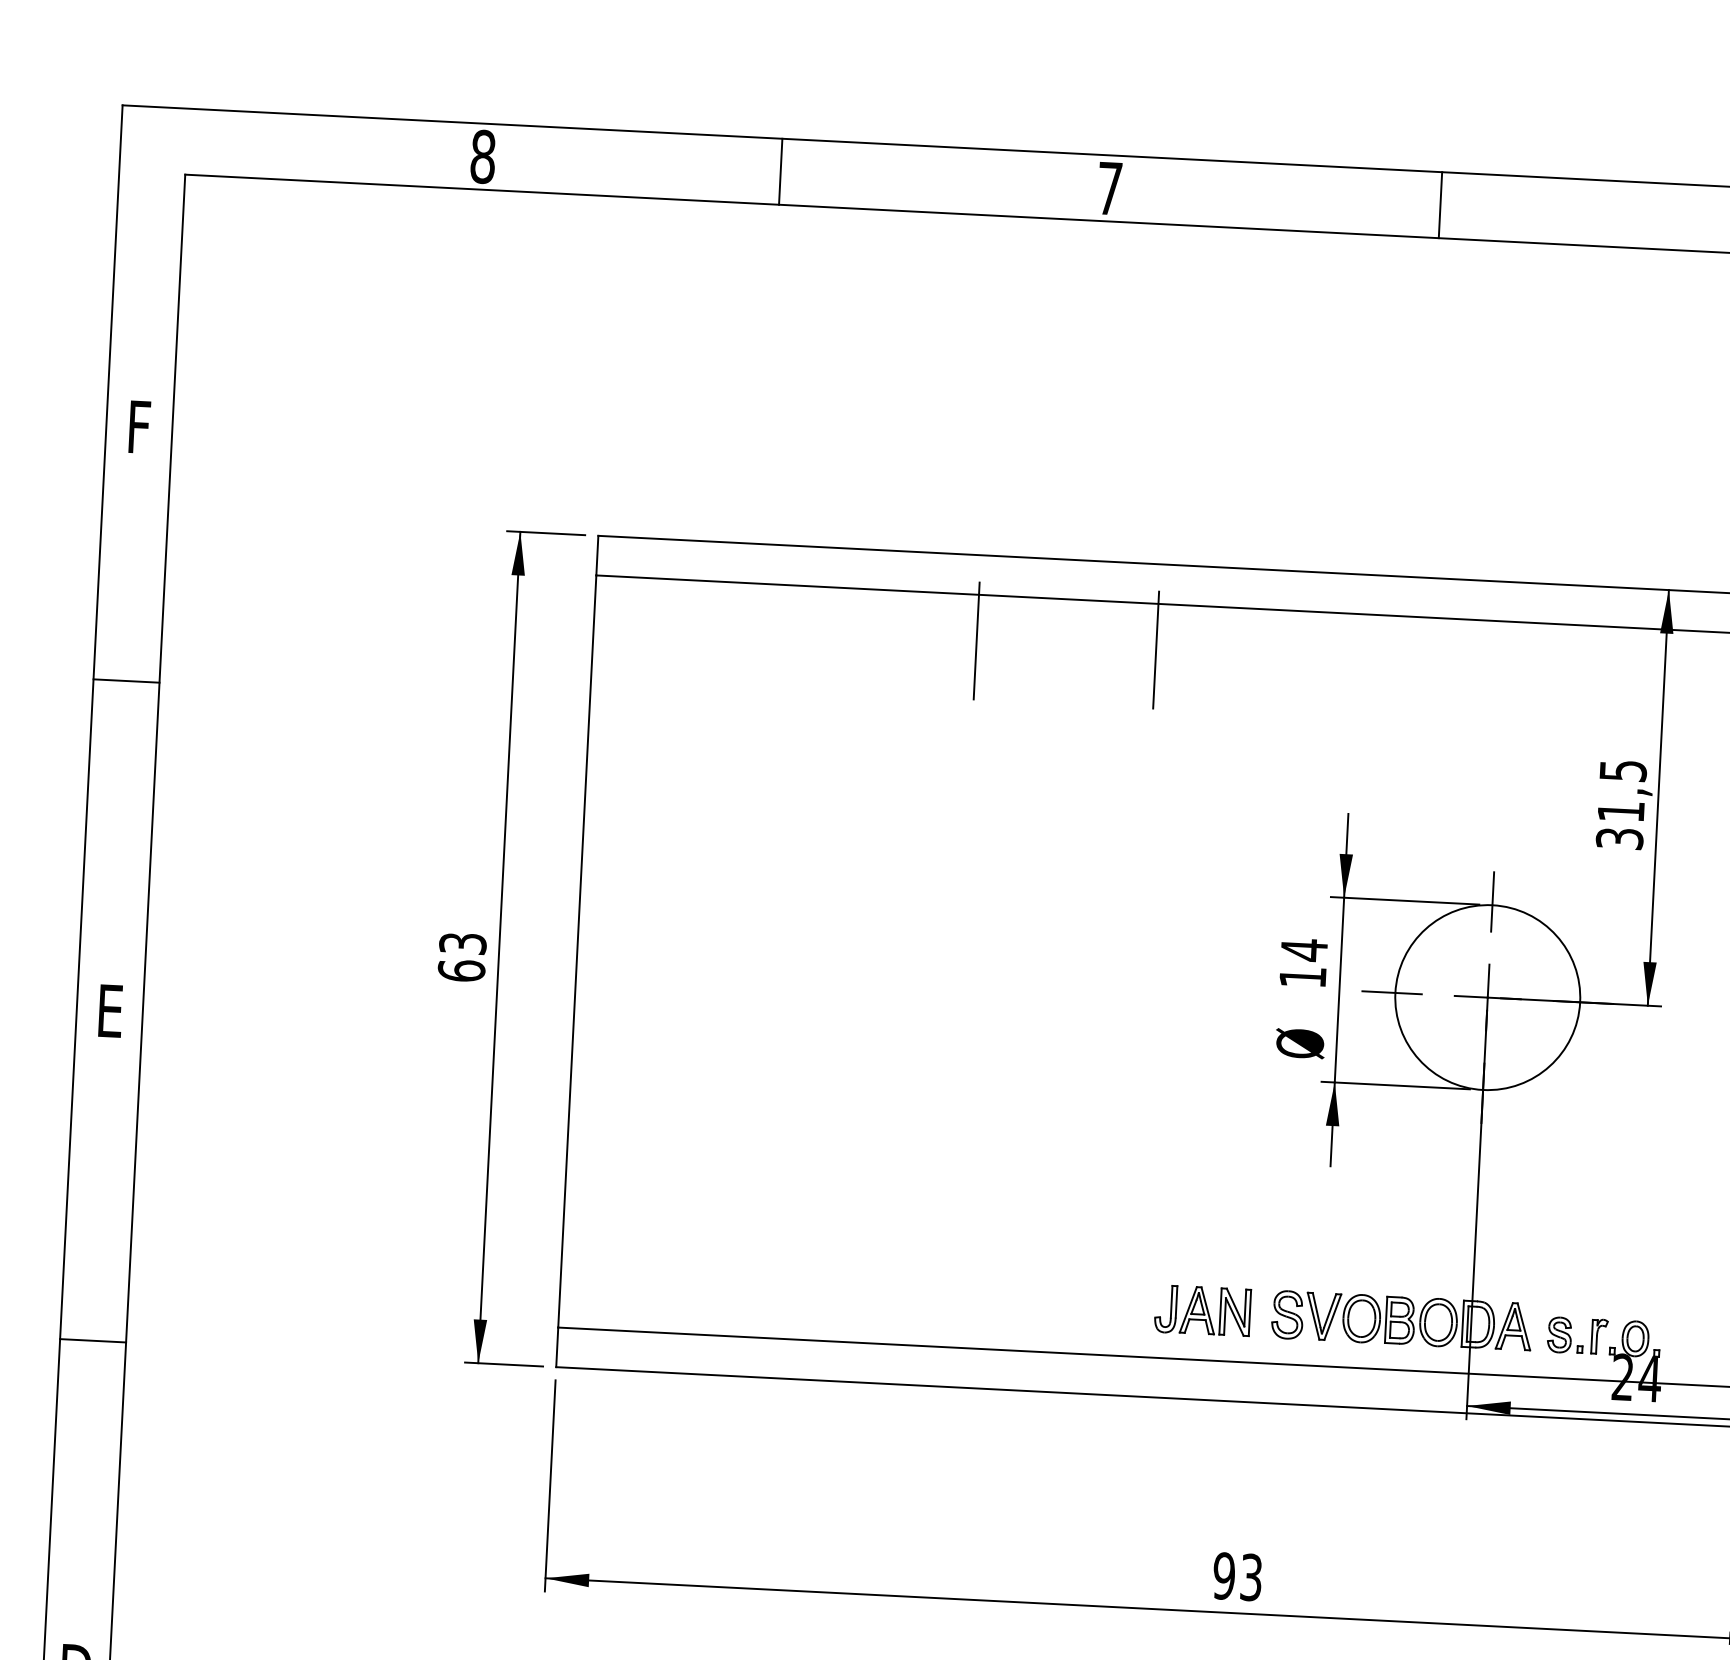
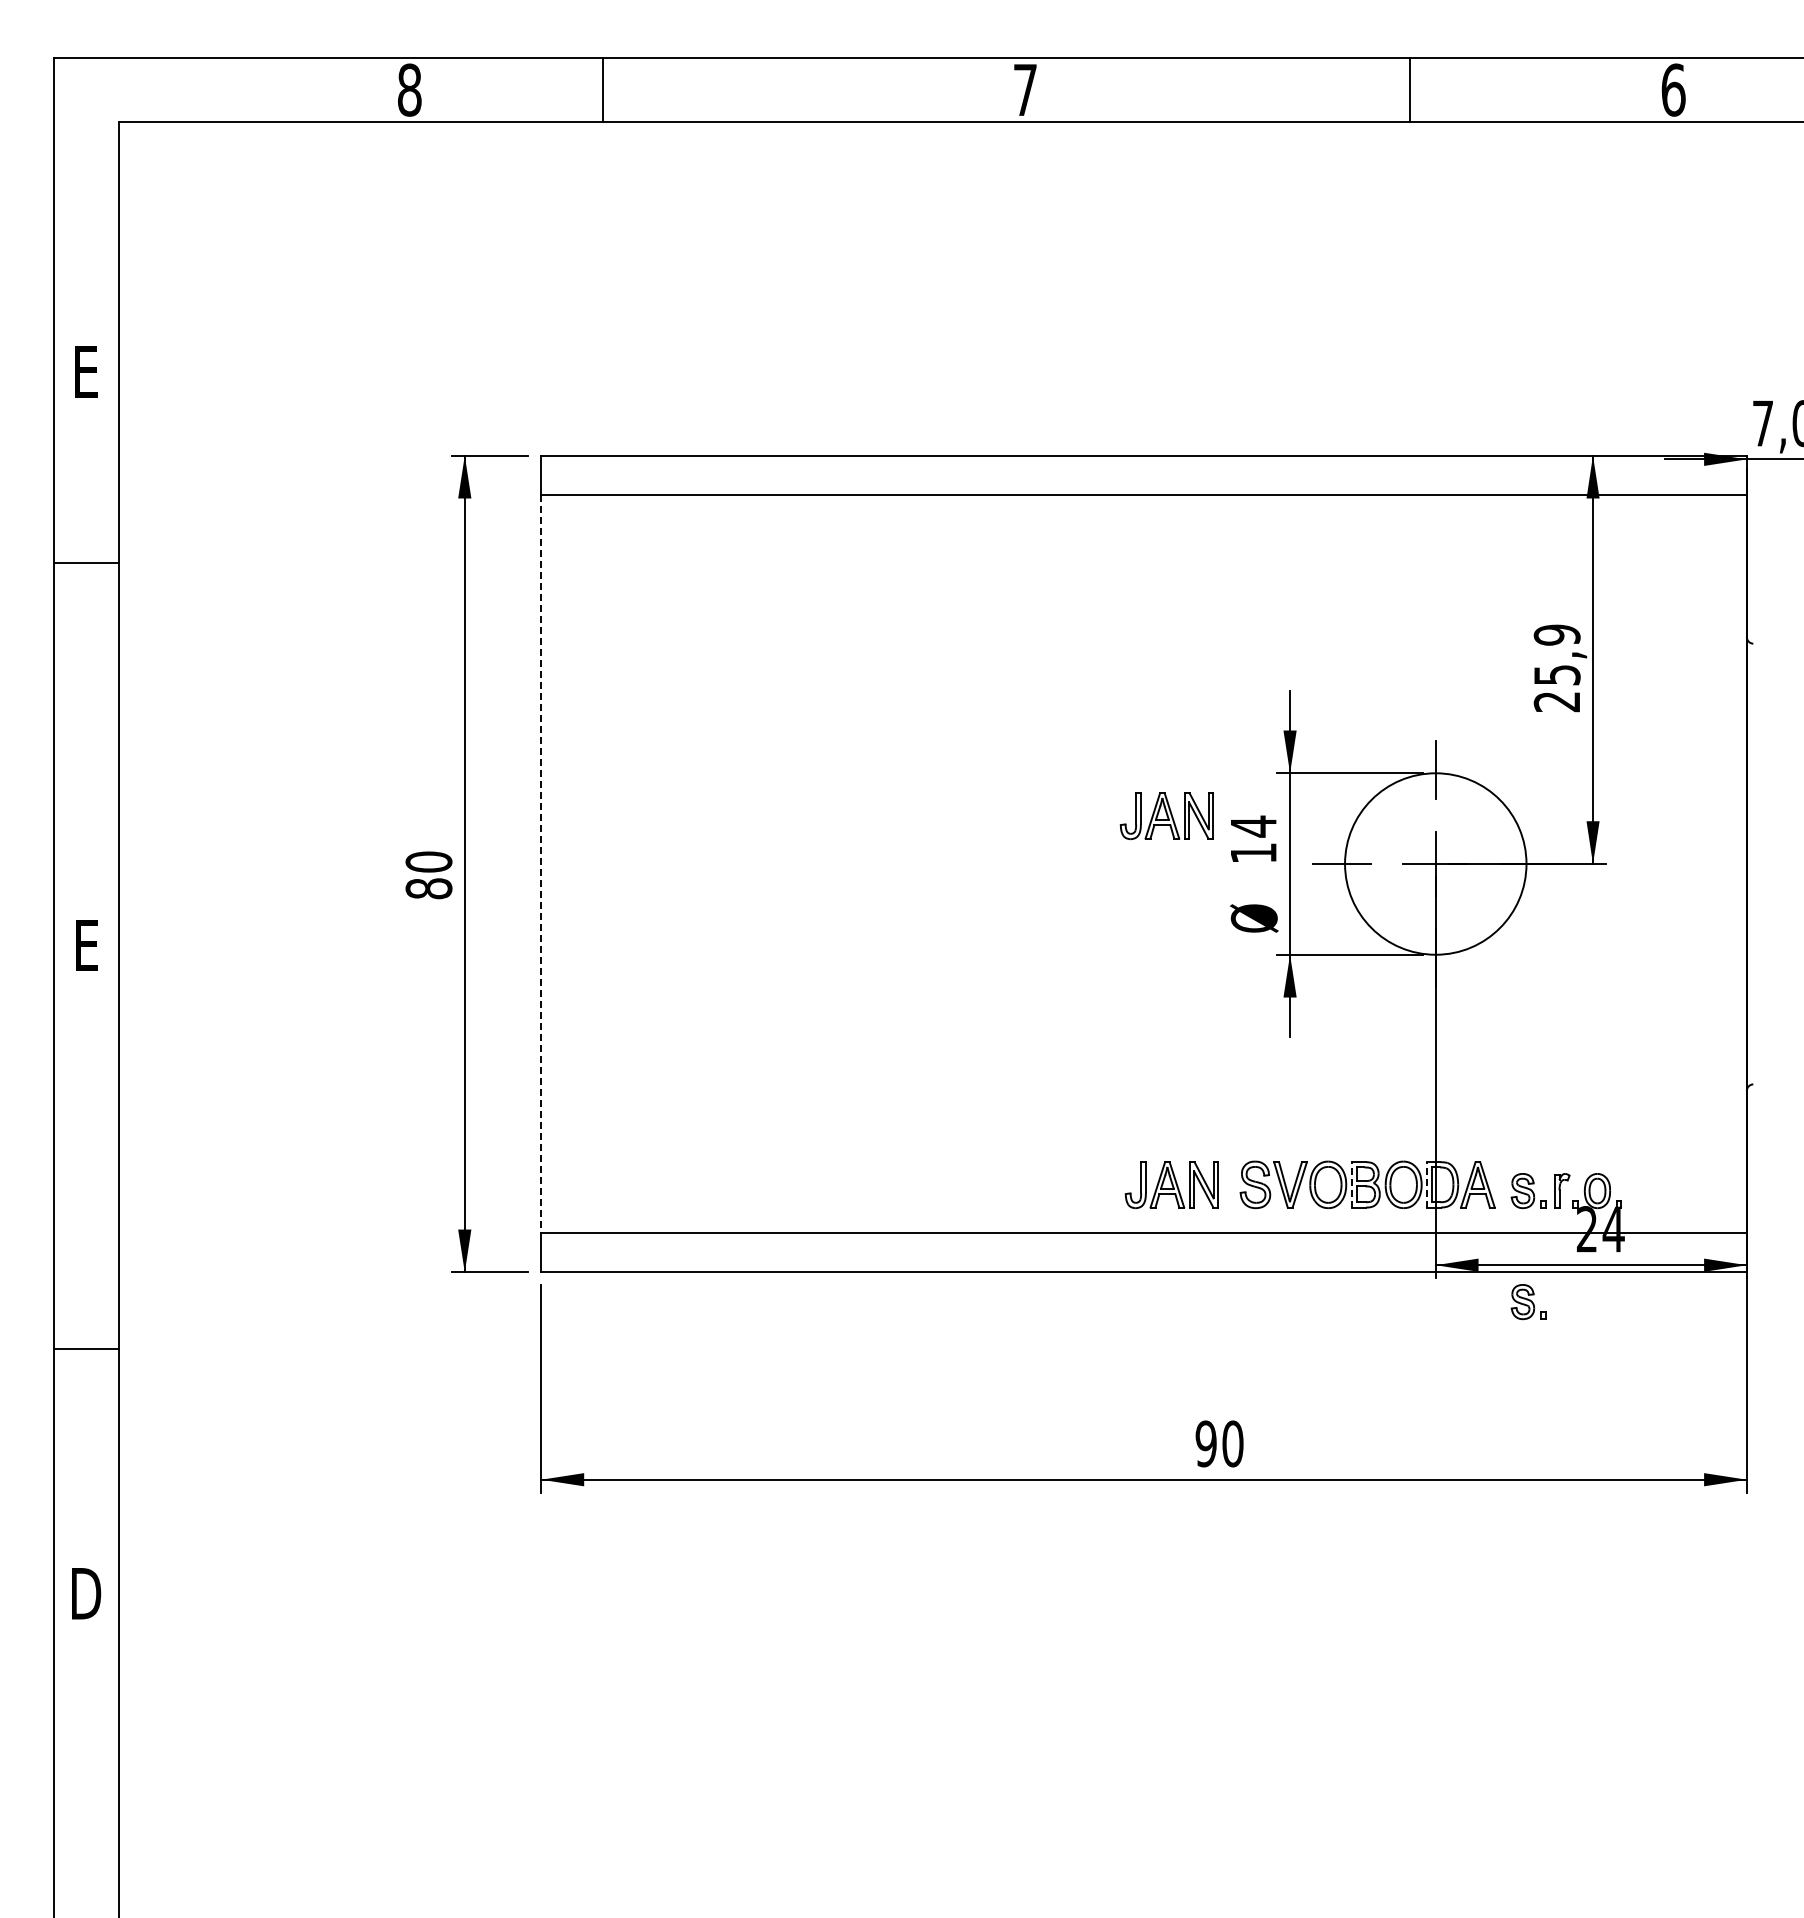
line: (780, 171) -> (602, 89), moved
line: (1440, 204) -> (1410, 89), moved
text: (139, 426) -> (86, 371), F -> E
line: (976, 640) -> (917, 539), removed
line: (1156, 649) -> (1093, 539), removed
line: (125, 681) -> (85, 563), moved
text: (1620, 804) -> (1556, 668), 31,5 -> 25,9
part: (1216, 935) -> (1166, 816), added
line: (577, 951) -> (541, 864), solid -> dashed
text: (461, 957) -> (428, 875), 63 -> 80
line: (1386, 1319) -> (1352, 1184), solid -> dashed
line: (1462, 1323) -> (1427, 1184), solid -> dashed
line: (92, 1340) -> (85, 1349), moved
part: (1559, 1448) -> (1528, 1302), added
text: (1250, 1577) -> (1232, 1443), 93 -> 90

